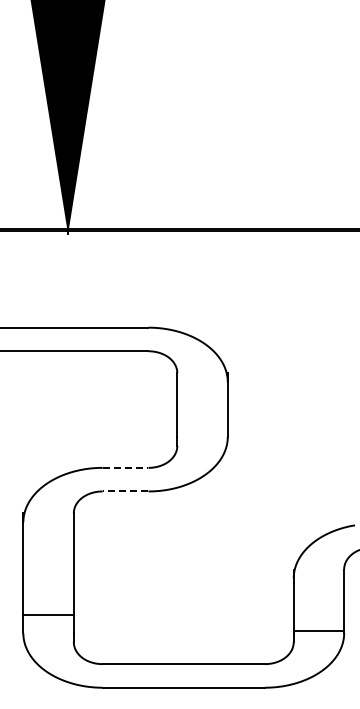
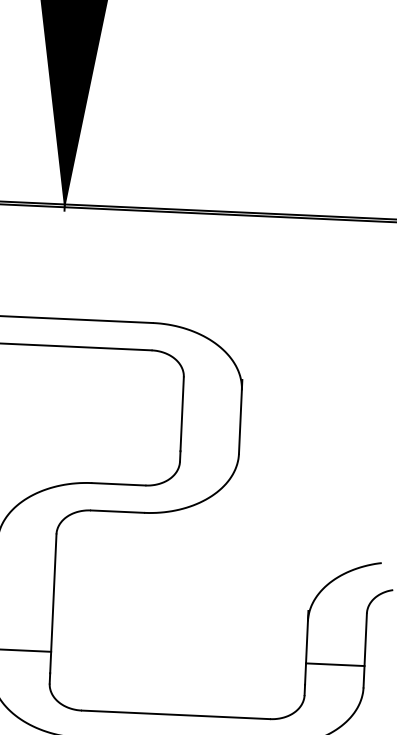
line: (125, 467) -> (118, 483), dashed -> solid
line: (125, 491) -> (117, 511), dashed -> solid
line: (318, 630) -> (334, 664), moved

